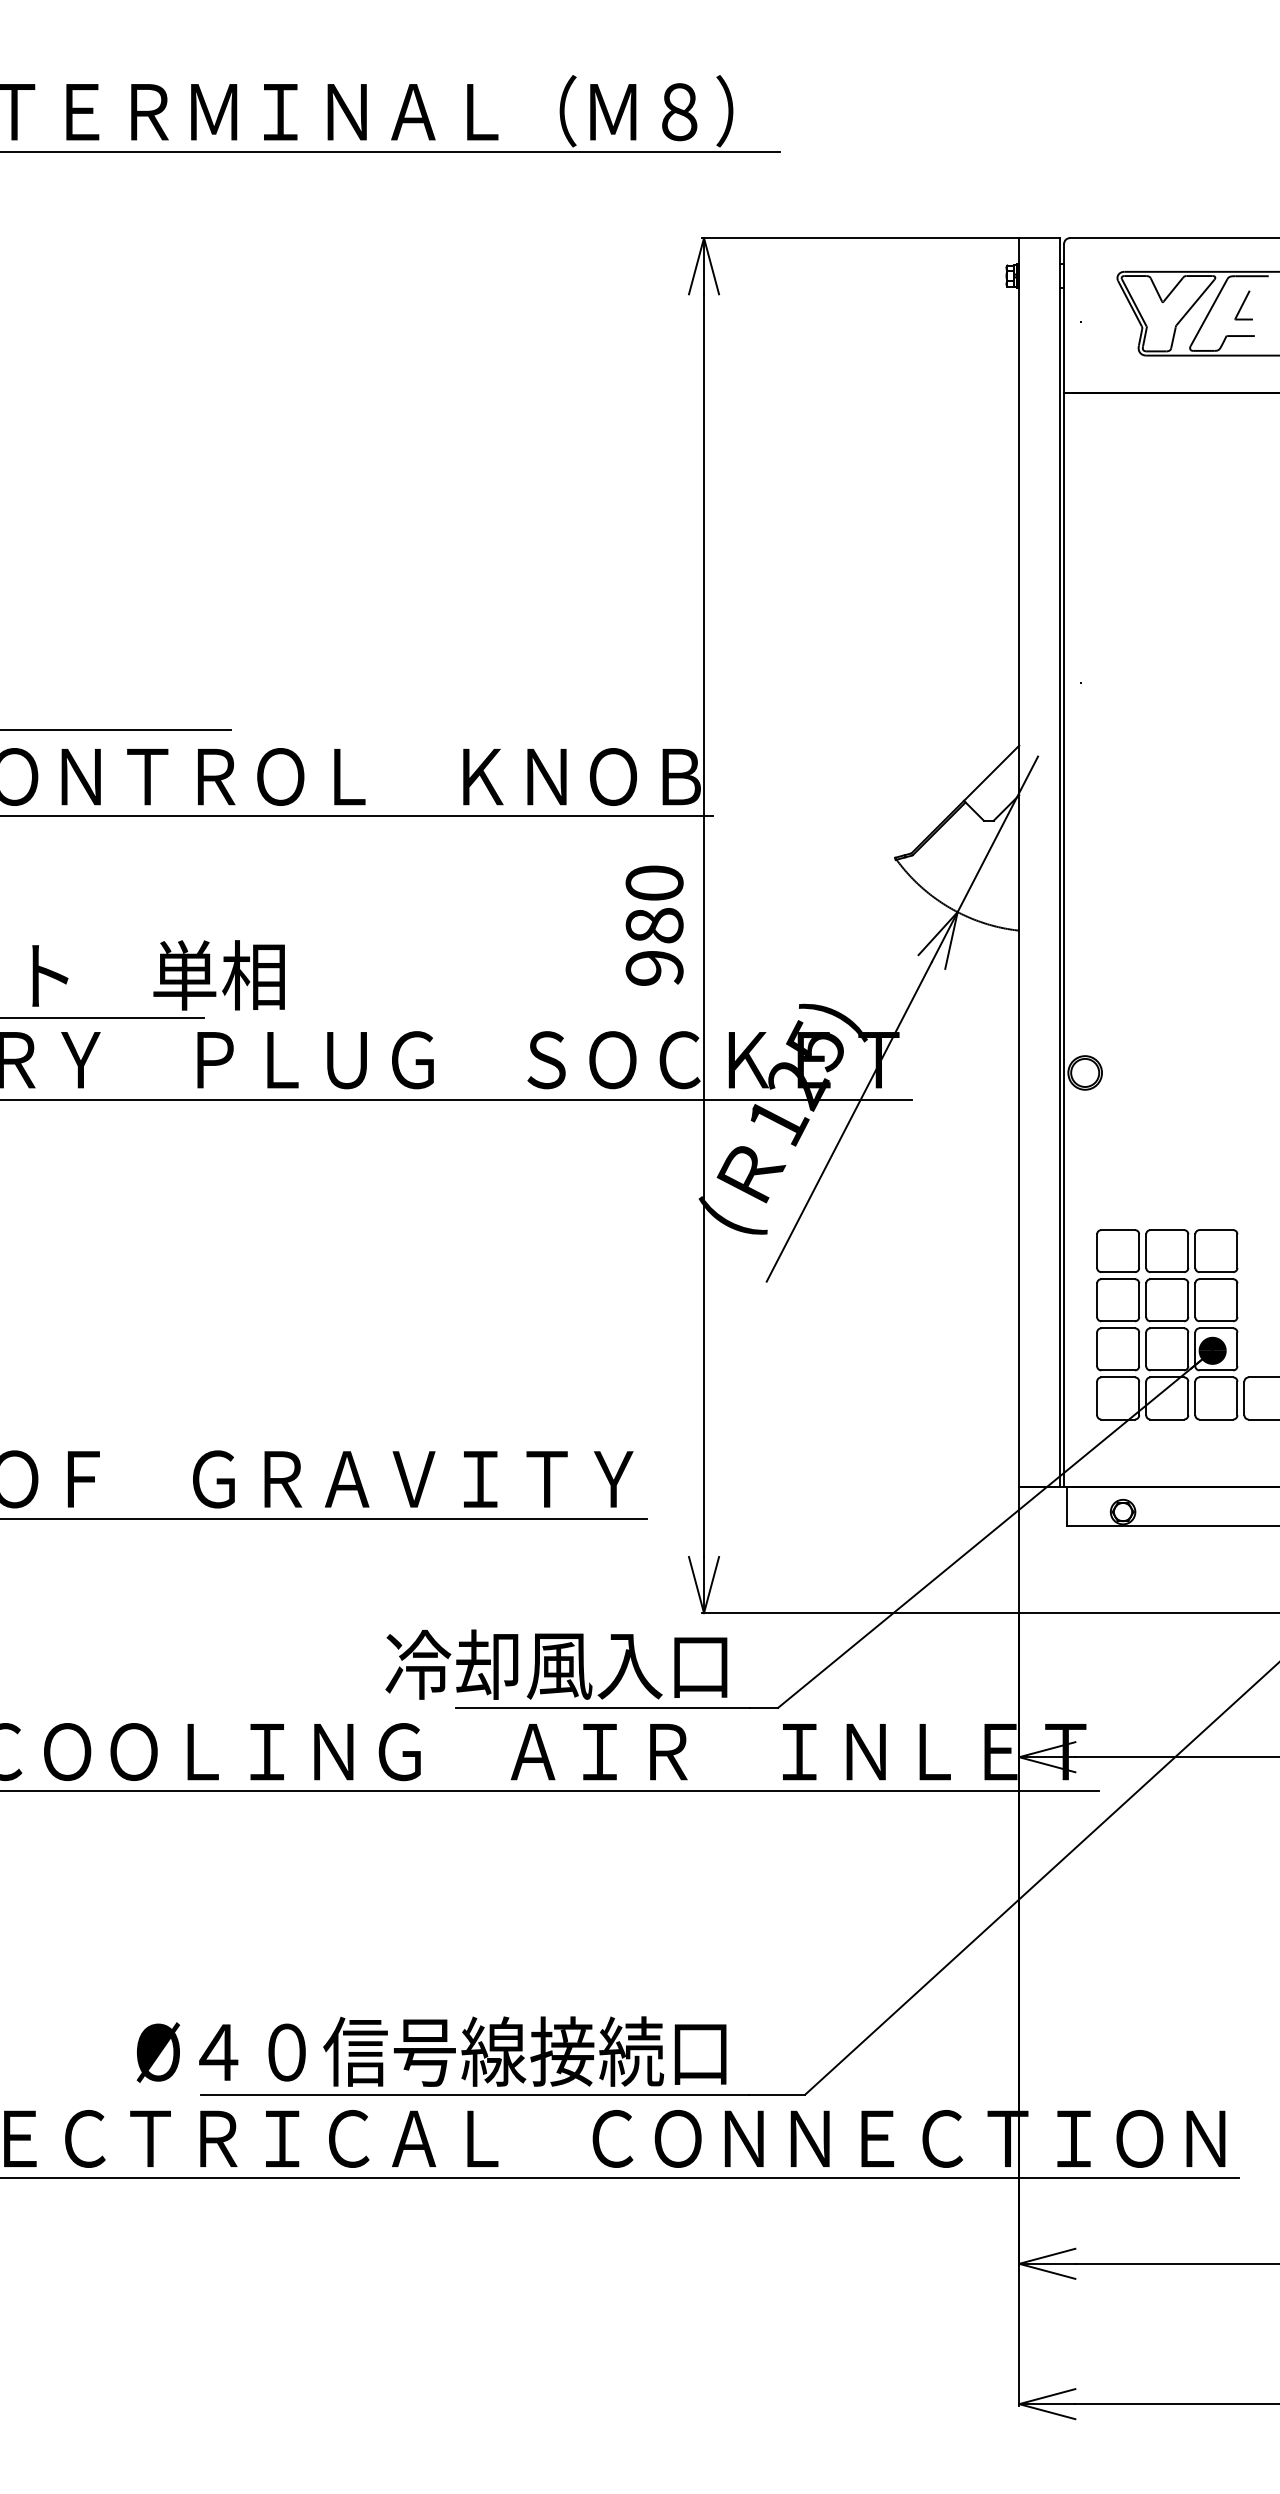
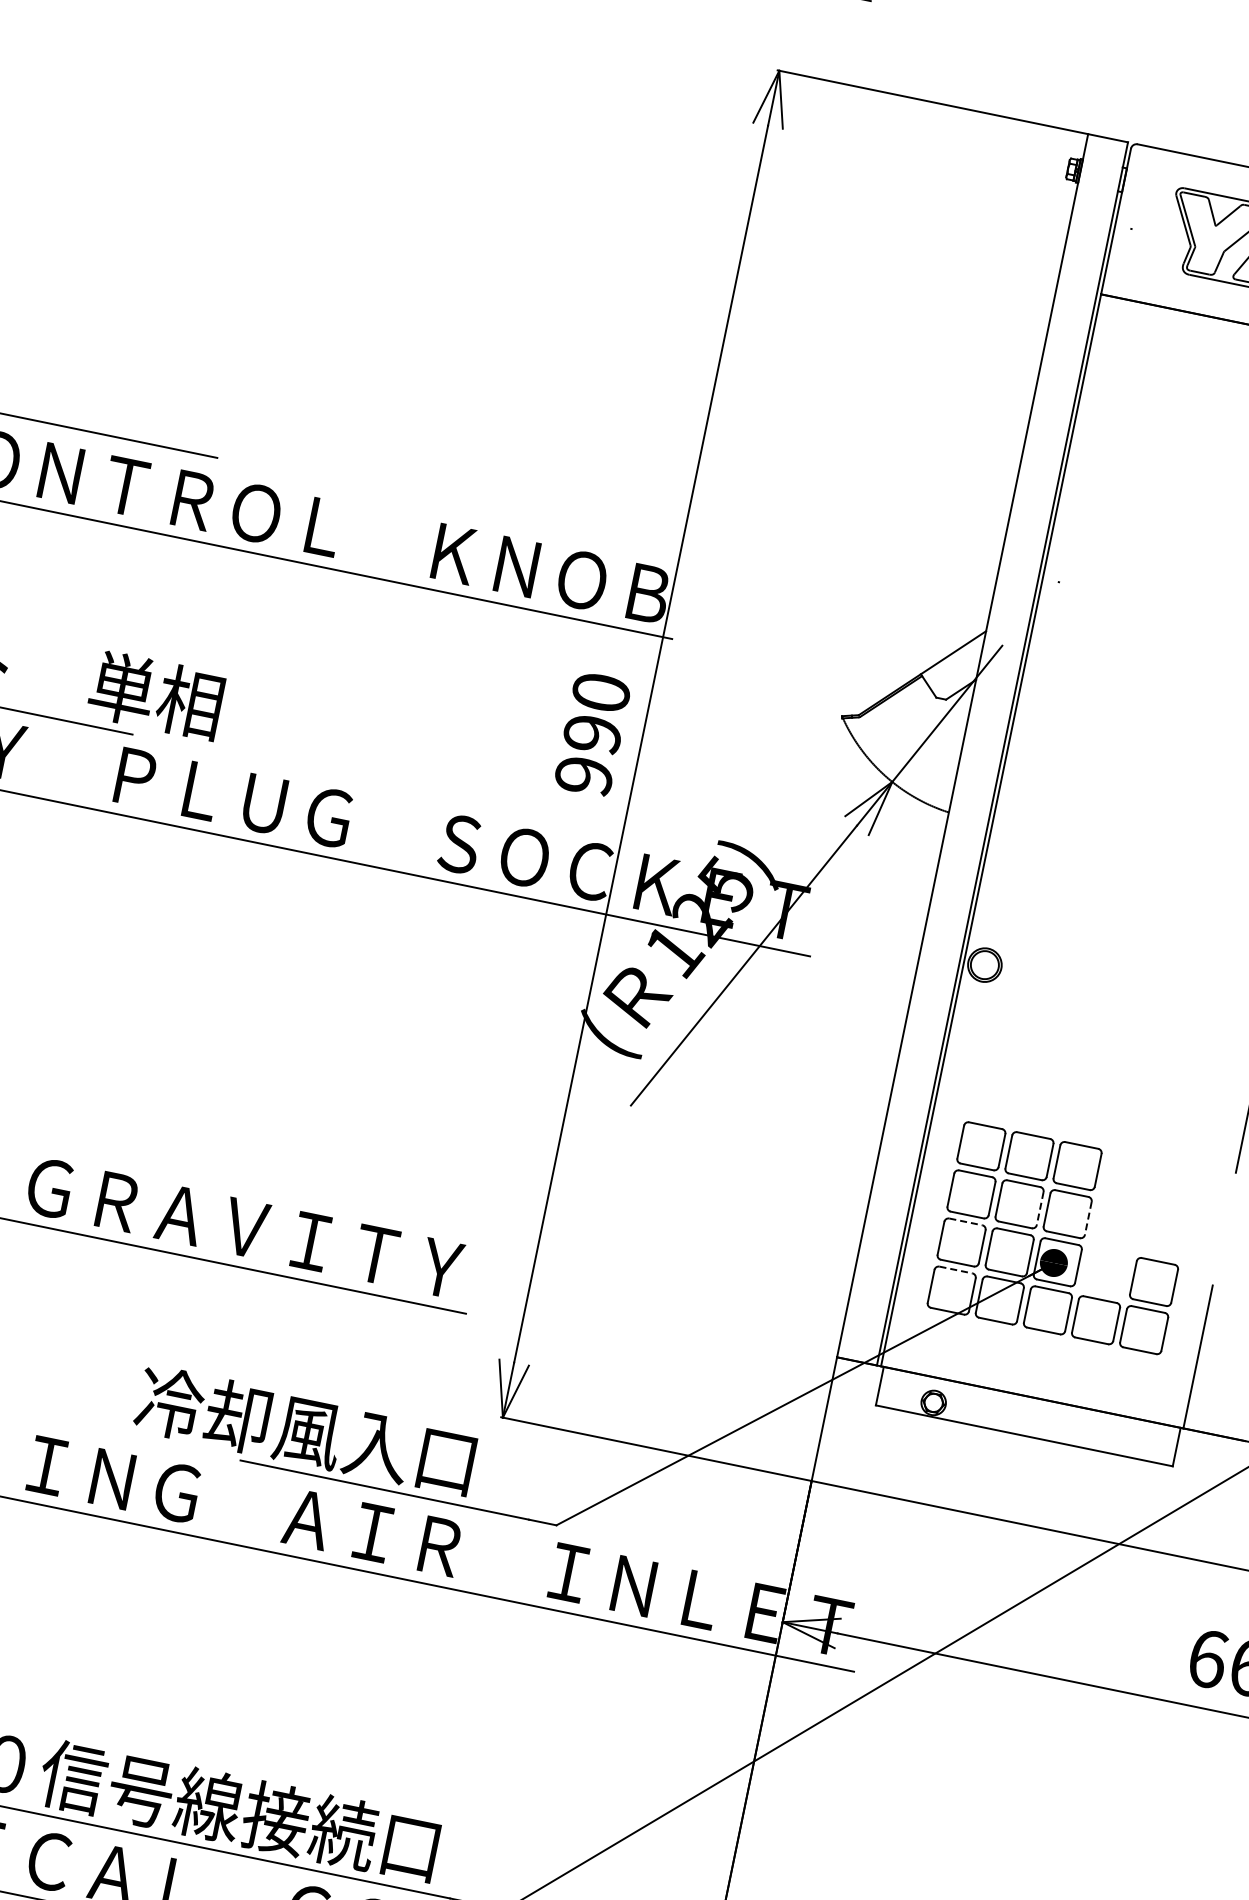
text: (654, 925) -> (592, 734), 980 -> 990
line: (1188, 1300) -> (1040, 1208), solid -> dashed
line: (1237, 1300) -> (1088, 1218), solid -> dashed
line: (1118, 1328) -> (966, 1222), solid -> dashed
line: (1118, 1377) -> (956, 1270), solid -> dashed
text: (556, 1664) -> (305, 1430), moved

